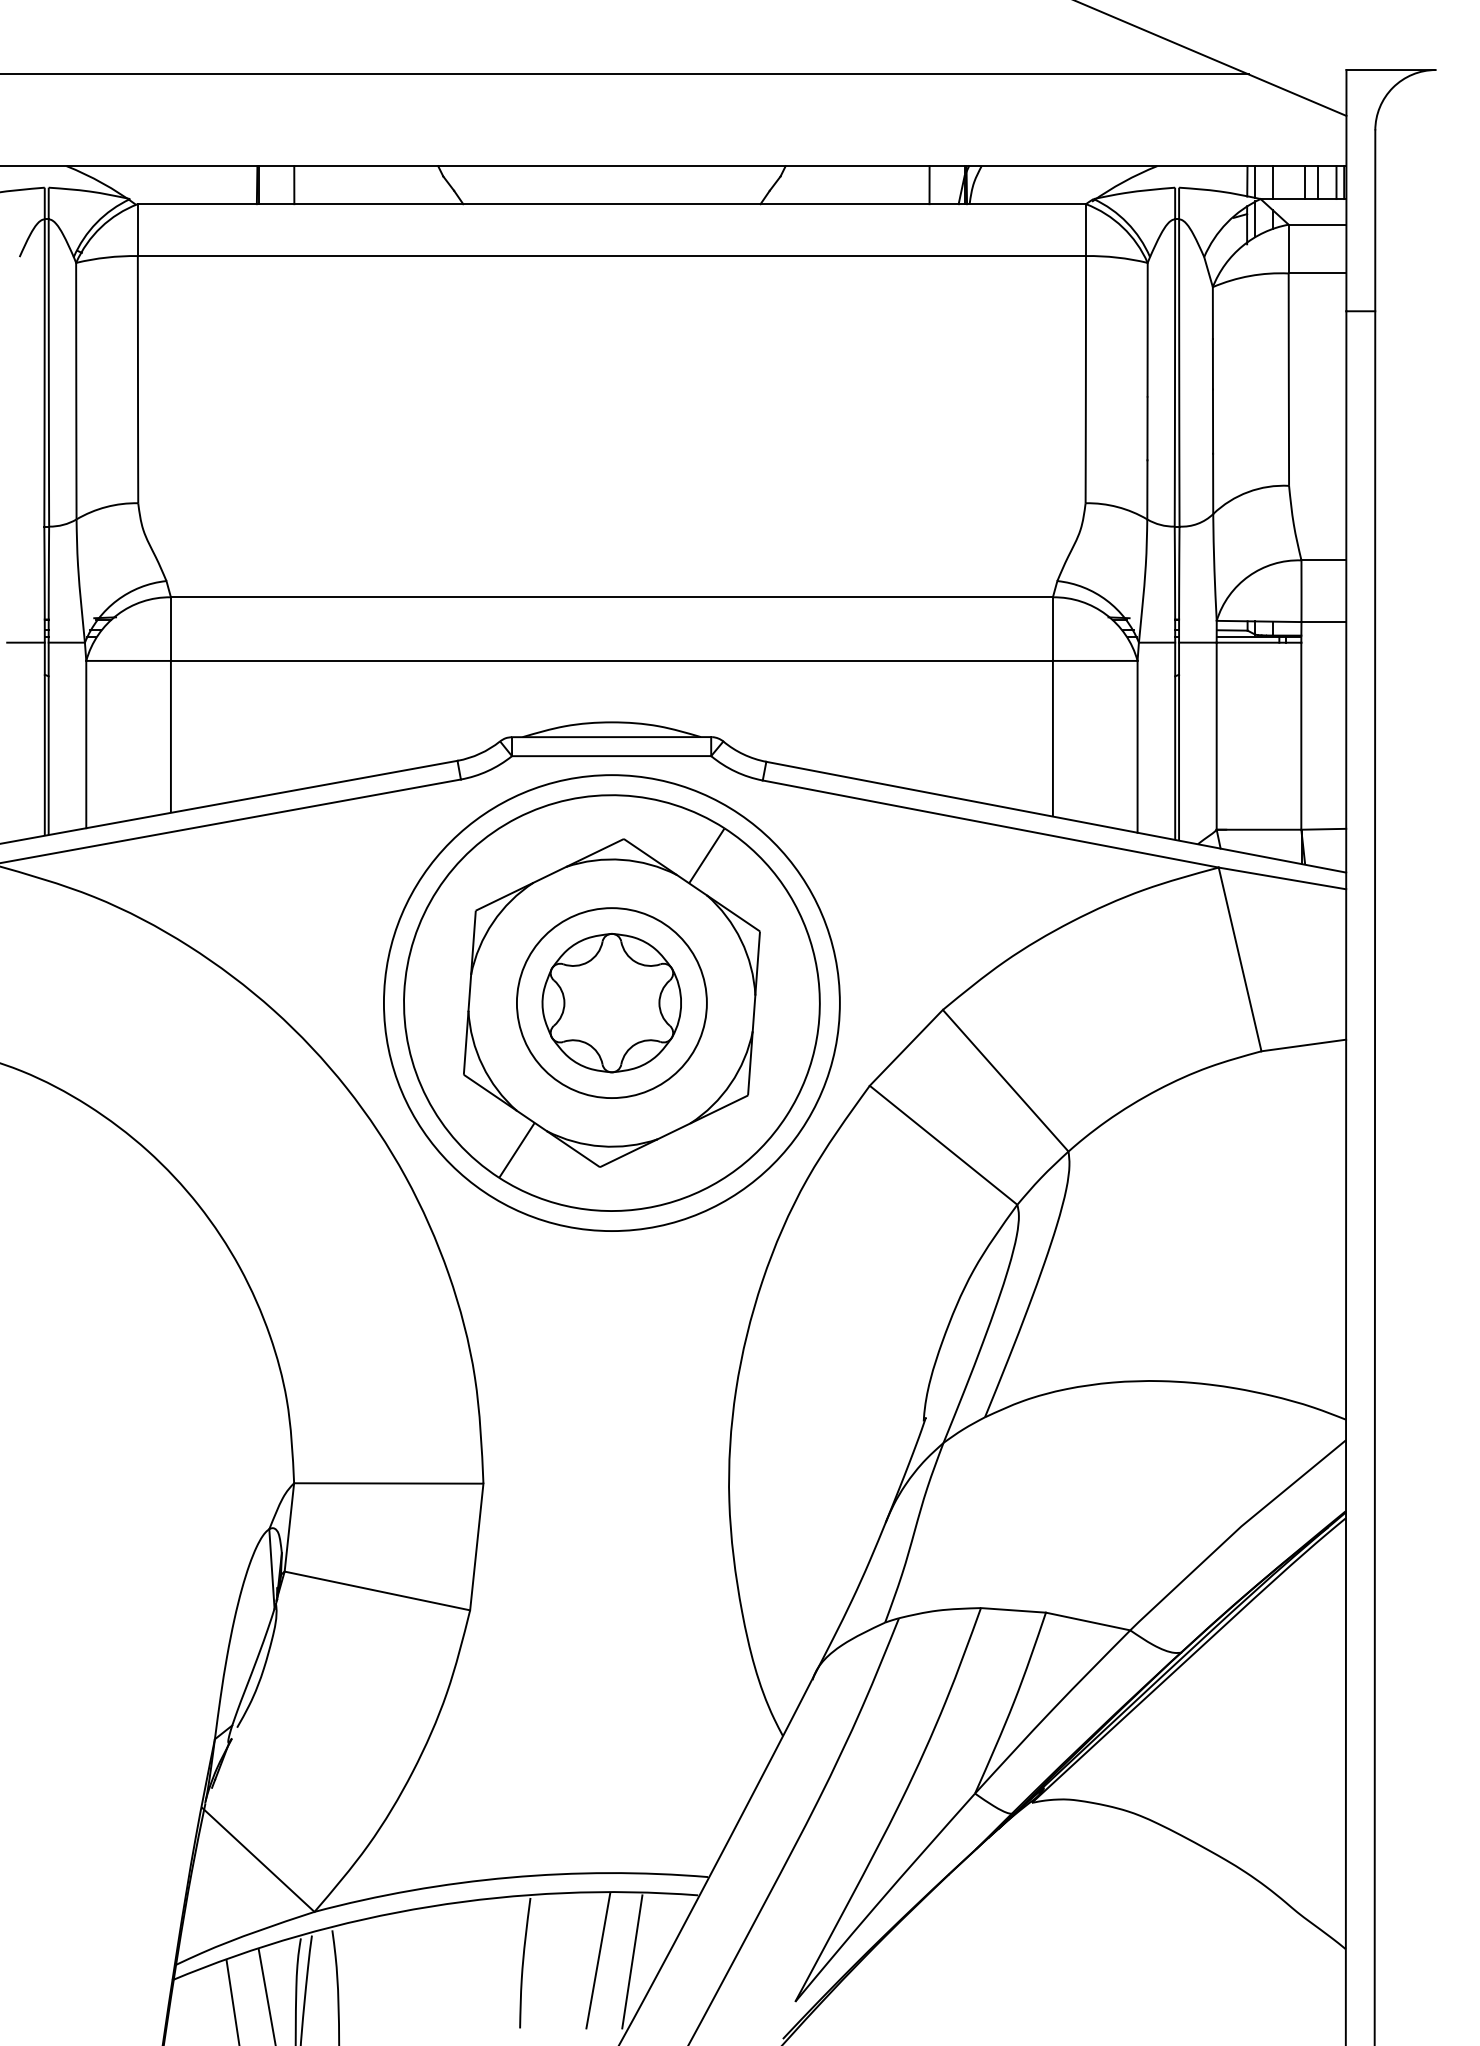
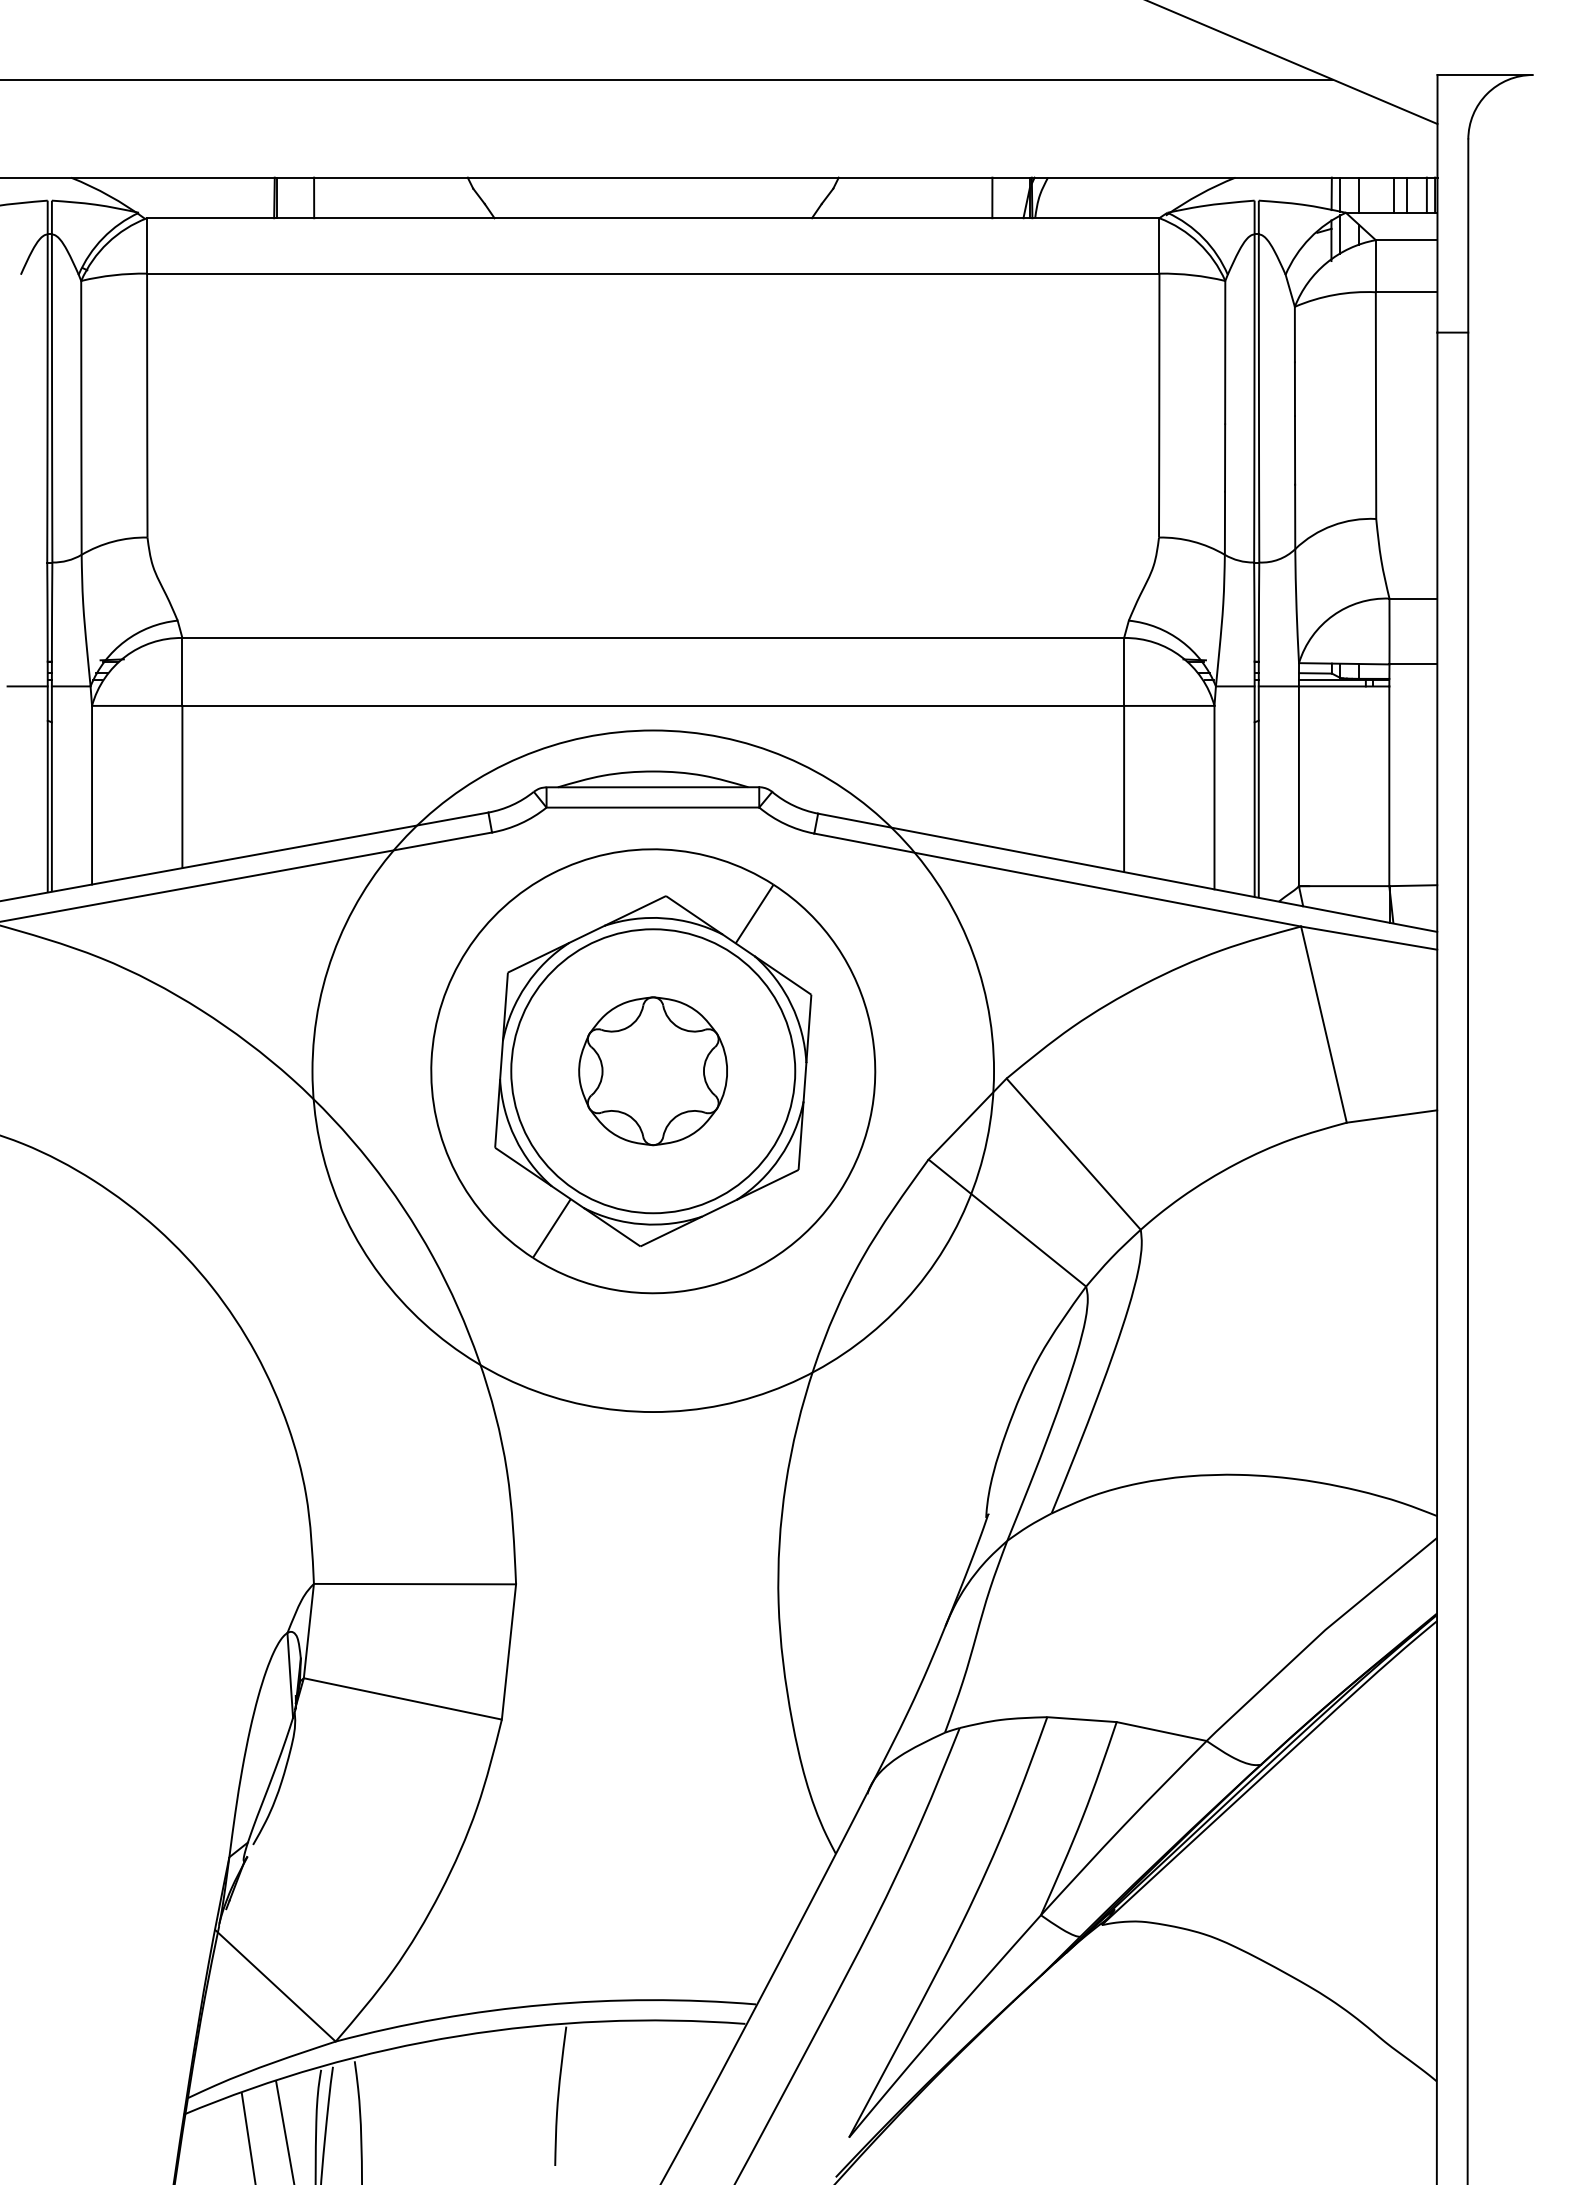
circle: (611, 1002) -> (652, 1070), size x1.4
circle: (611, 1002) -> (652, 1070), size x1.4
line: (598, 1961) -> (638, 2094), removed
line: (631, 1961) -> (674, 2094), removed

